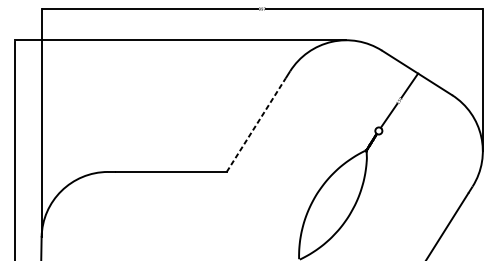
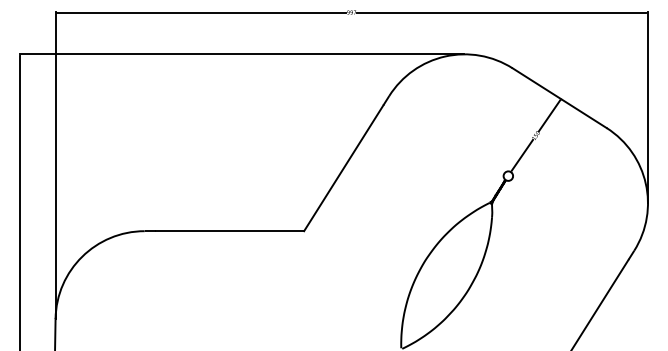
line: (256, 124) -> (344, 167), dashed -> solid

